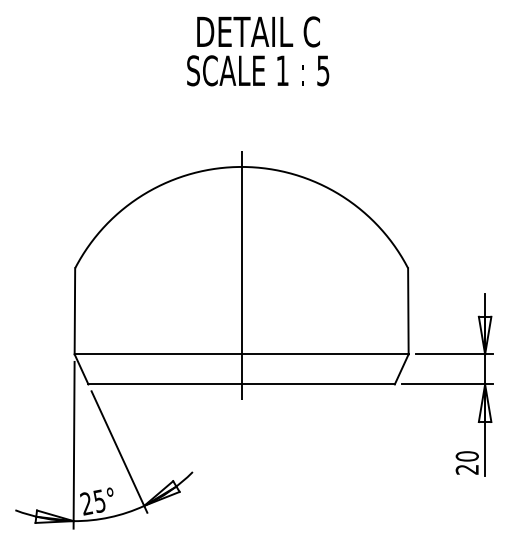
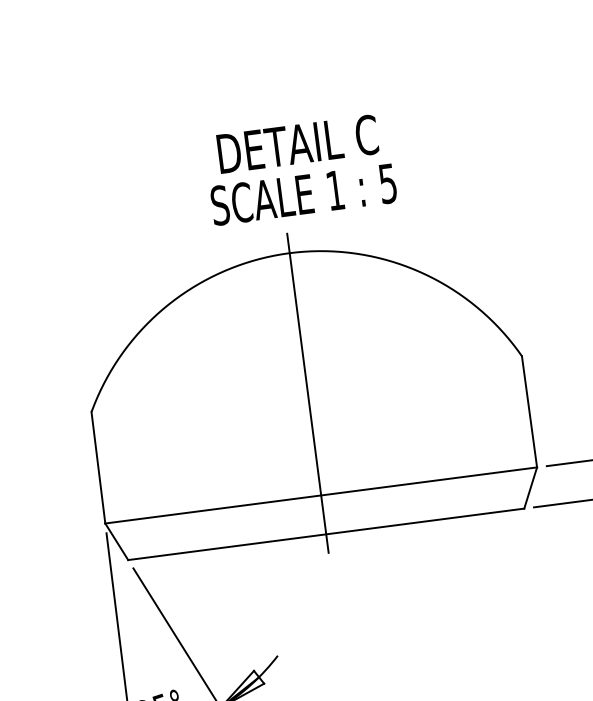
text: (258, 51) -> (301, 169), moved

